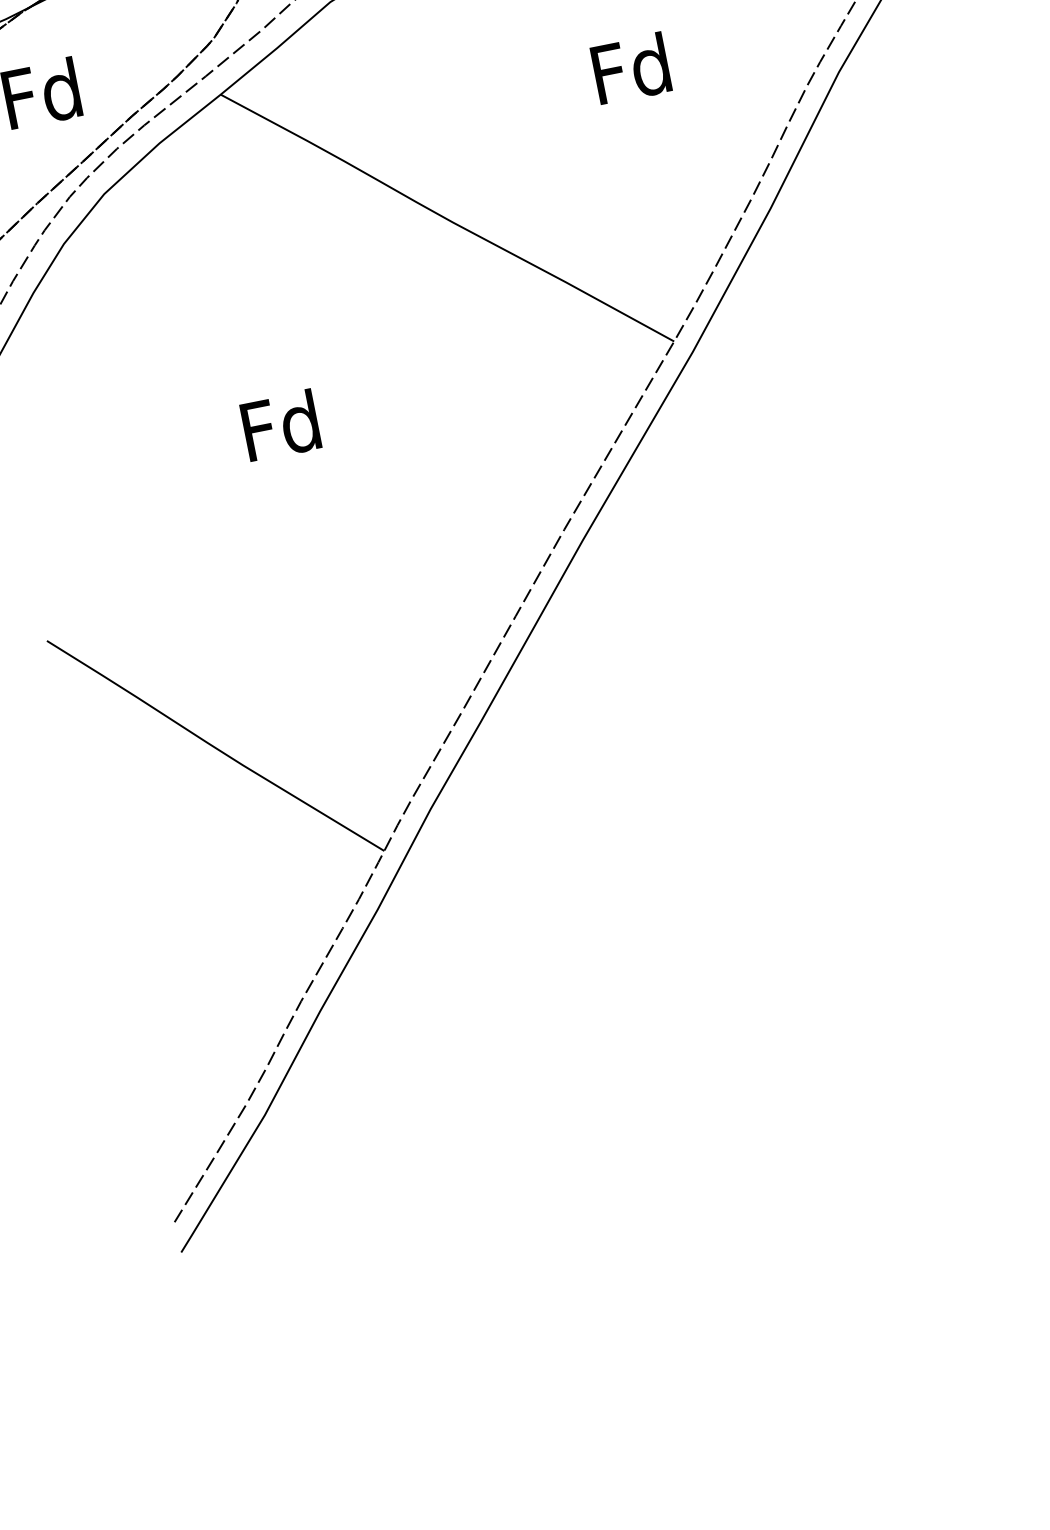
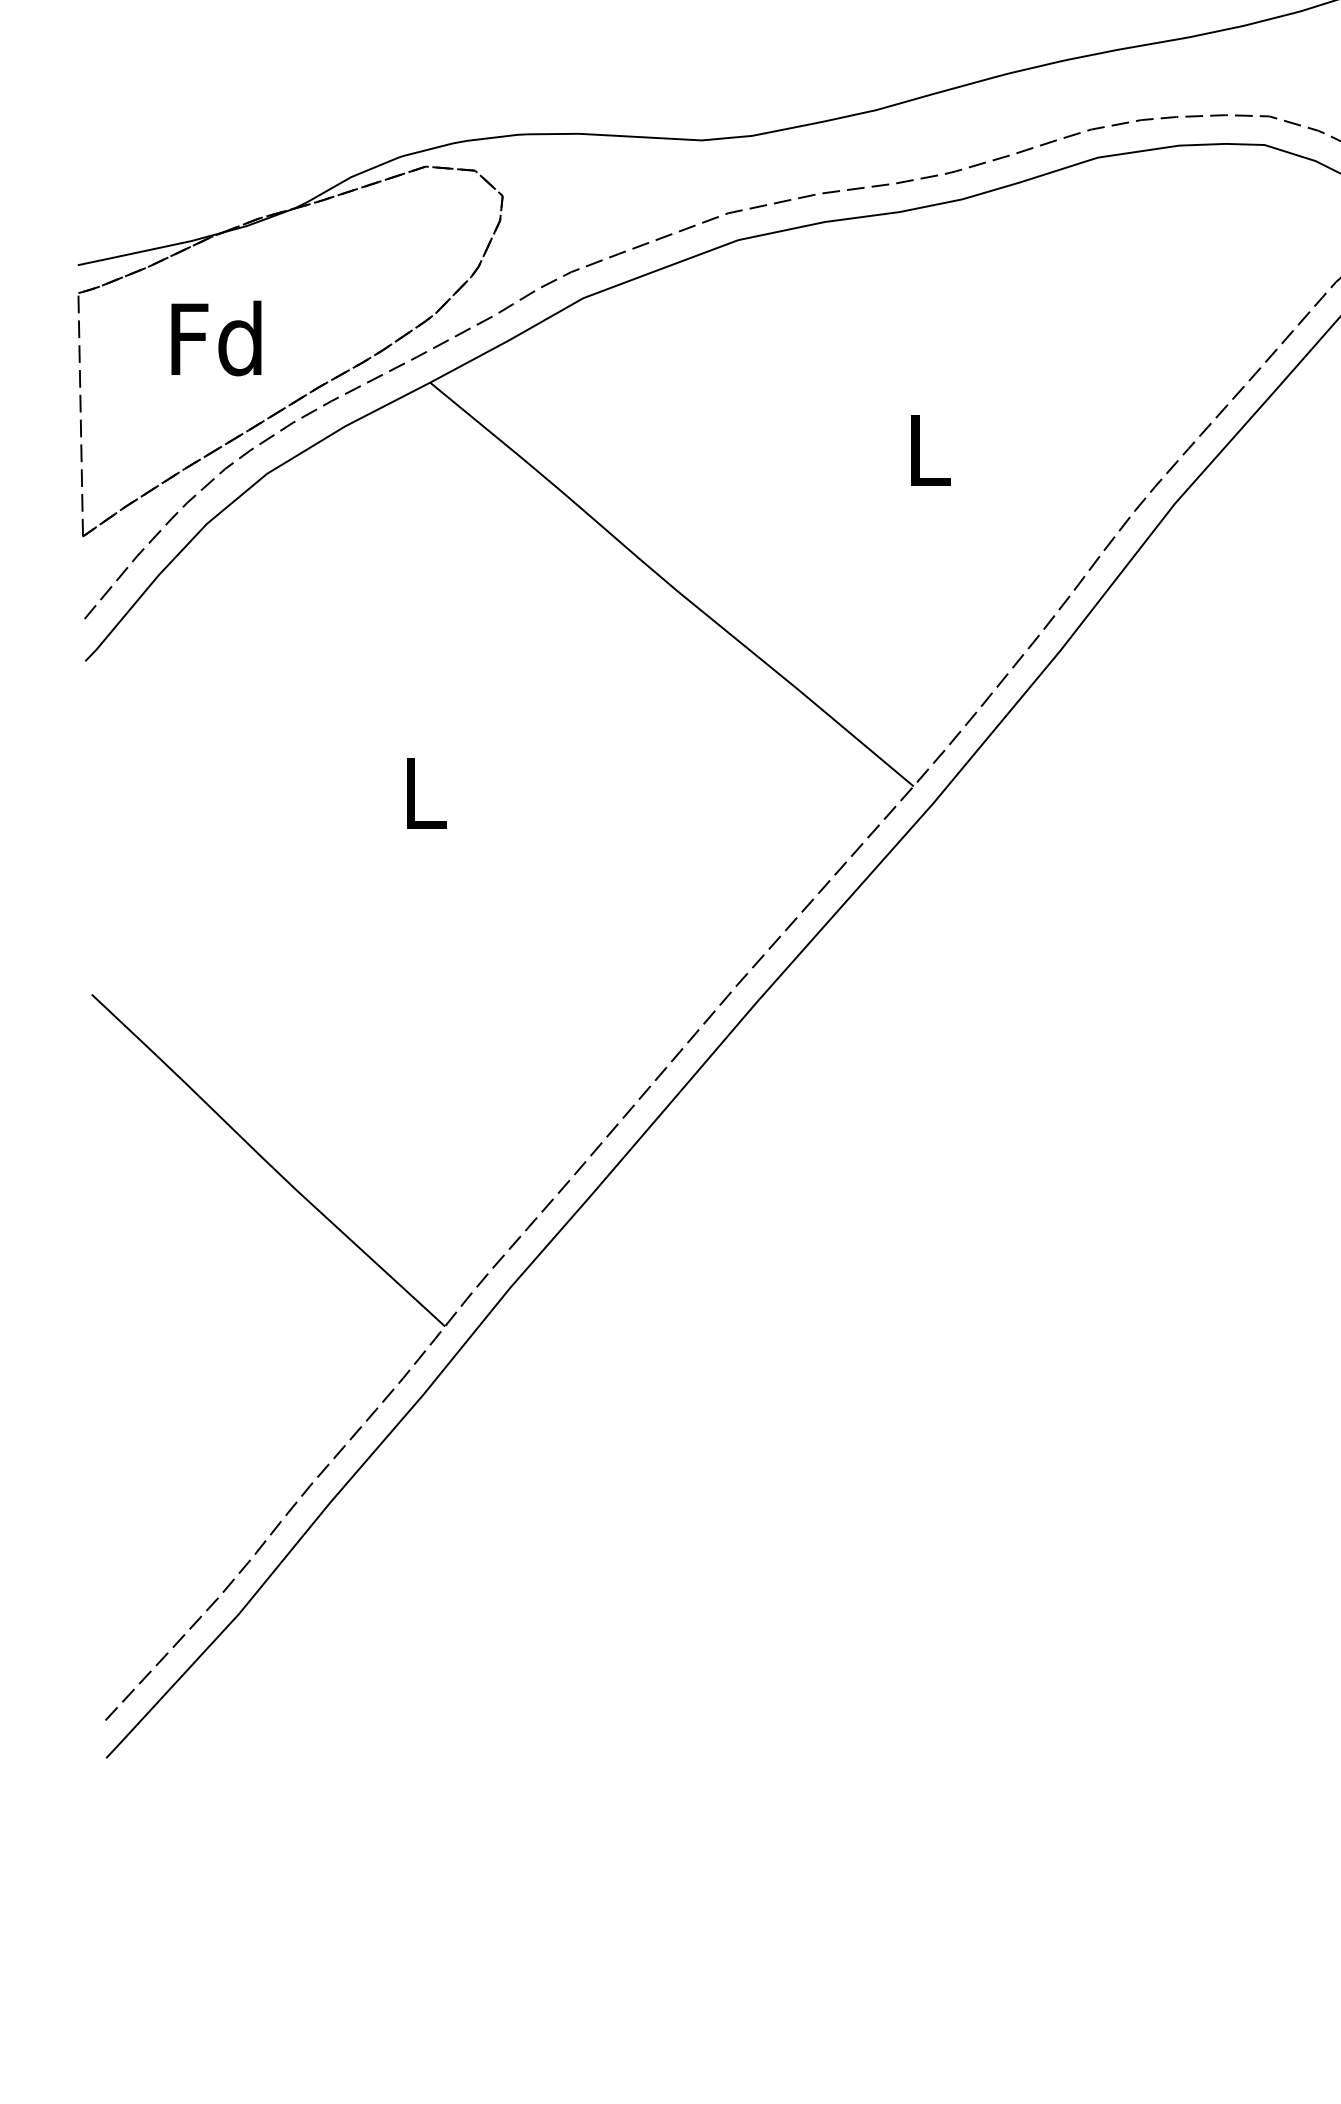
text: (631, 68) -> (927, 449), Fd -> L
text: (280, 425) -> (422, 792), Fd -> L

